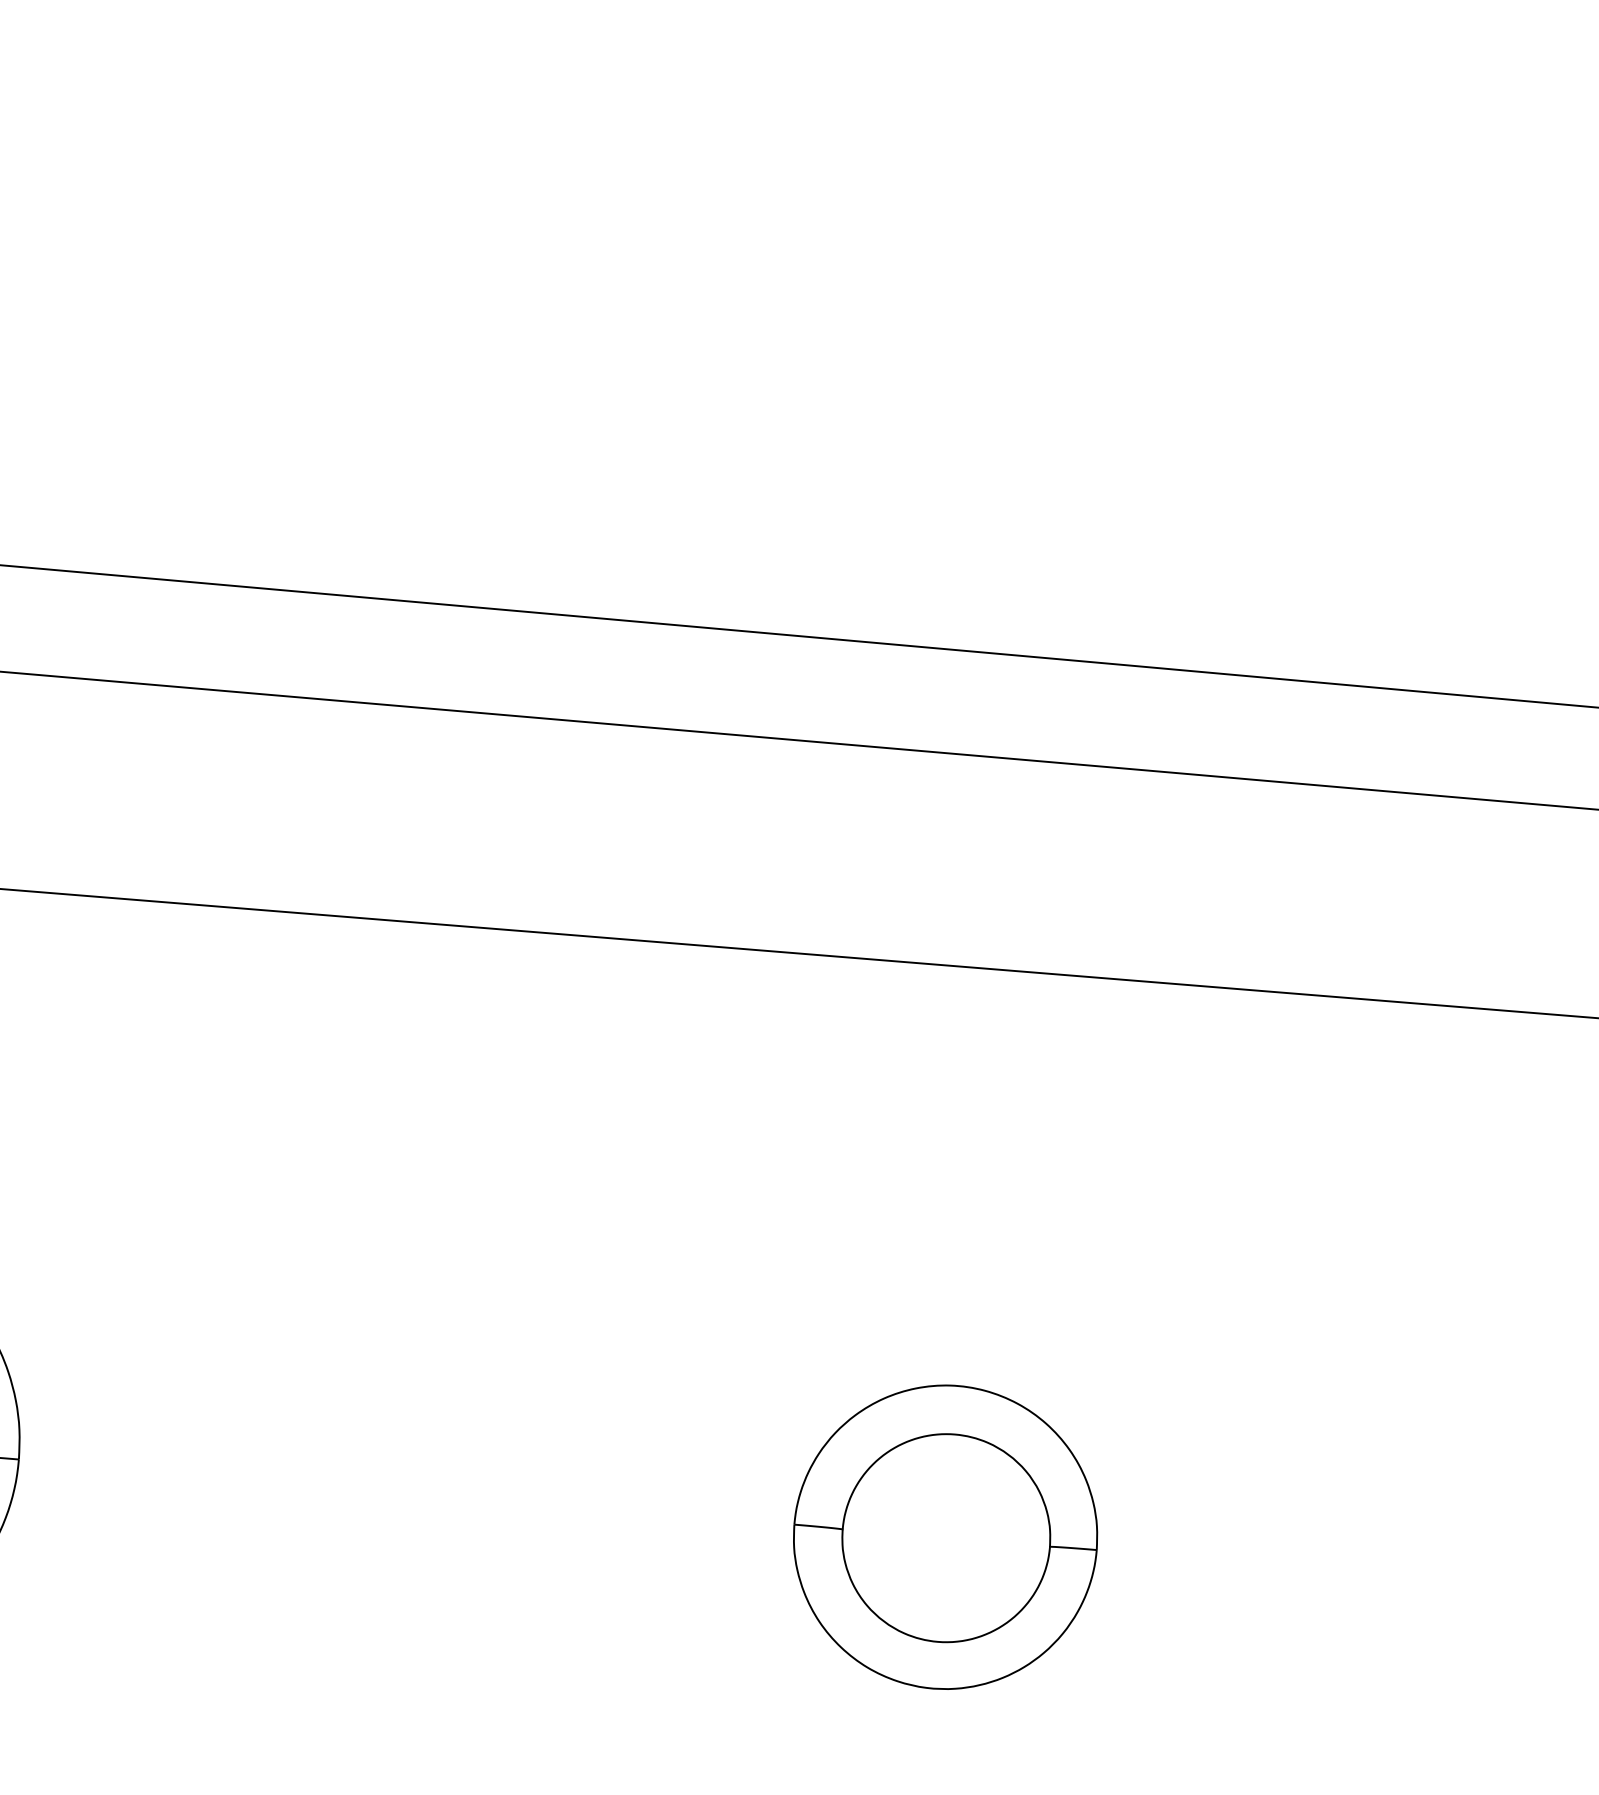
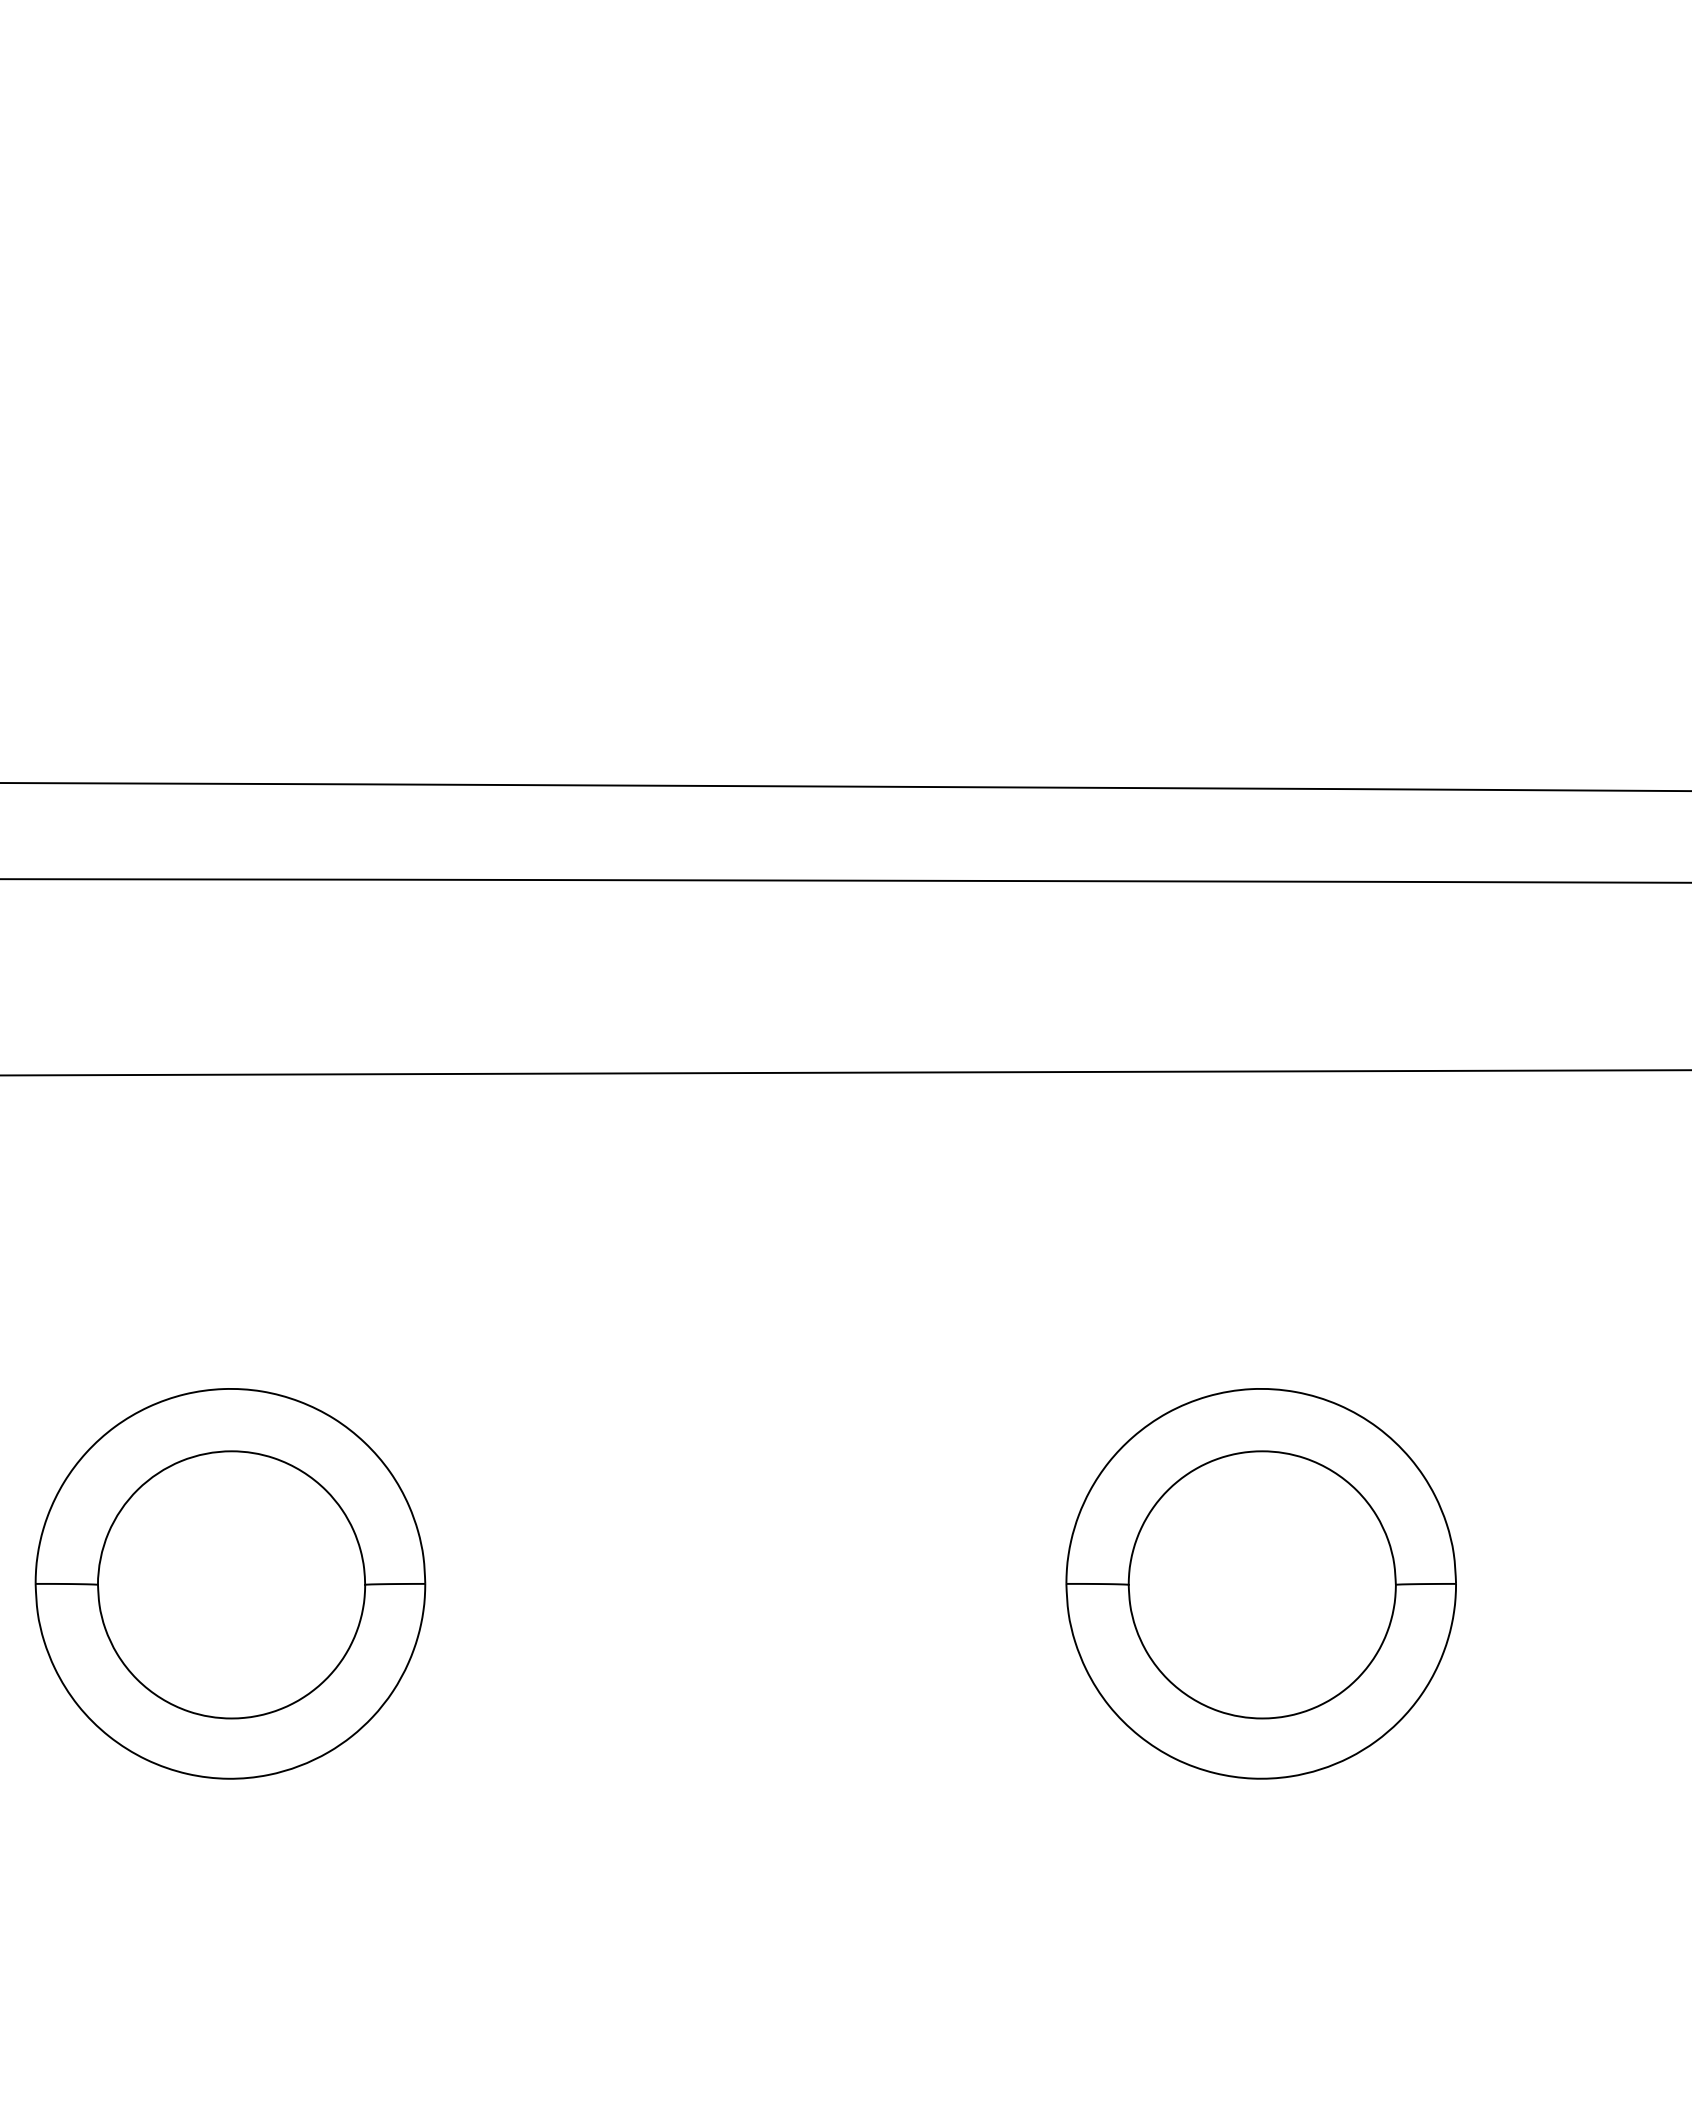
part: (944, 1536) -> (1260, 1583), size x1.43

